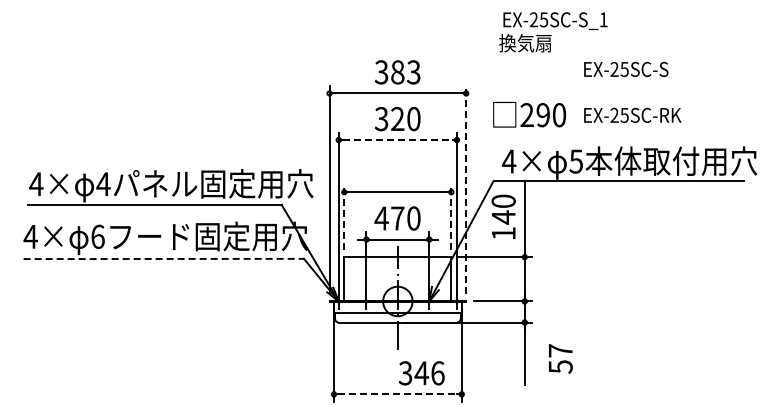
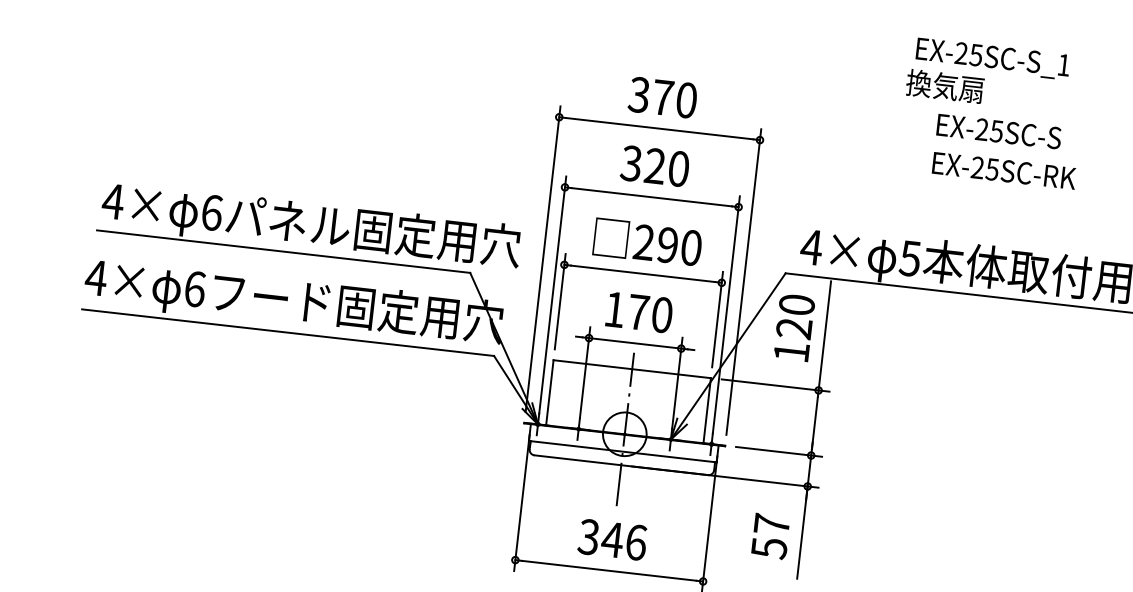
text: (553, 32) -> (988, 75), moved
text: (405, 72) -> (674, 99), 383 -> 370
text: (529, 114) -> (647, 241), moved
text: (632, 114) -> (1004, 169), moved
line: (397, 140) -> (651, 197), dashed -> solid
text: (103, 184) -> (211, 213), 4 -> 6
line: (466, 189) -> (744, 281), dashed -> solid
line: (344, 216) -> (560, 300), dashed -> solid
line: (451, 216) -> (717, 318), dashed -> solid
text: (503, 217) -> (794, 328), 140 -> 120
text: (381, 218) -> (614, 309), 470 -> 170
line: (164, 258) -> (289, 332), dashed -> solid
text: (560, 358) -> (770, 535), moved
text: (421, 373) -> (612, 540), moved
line: (398, 394) -> (610, 571), dashed -> solid

